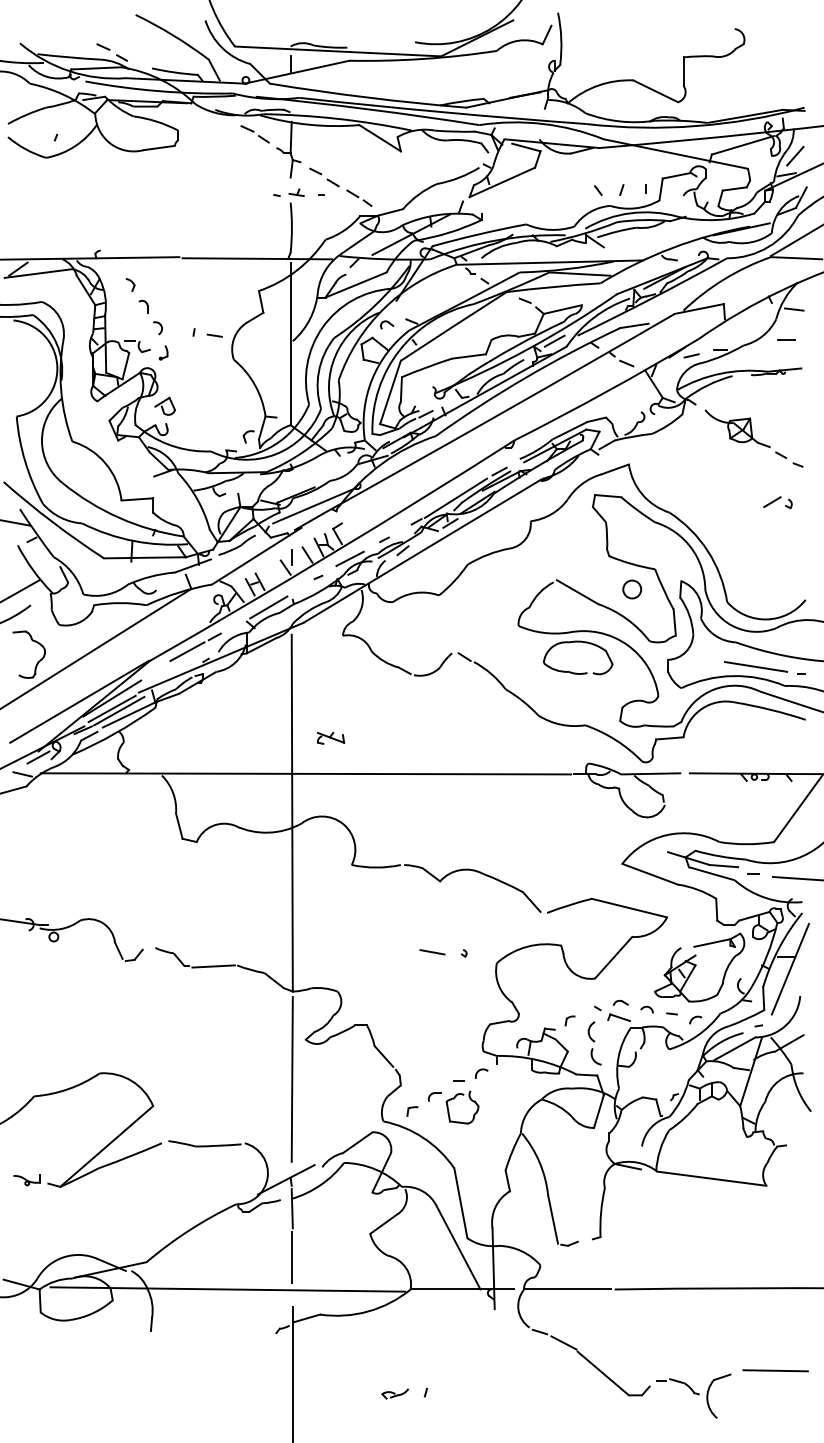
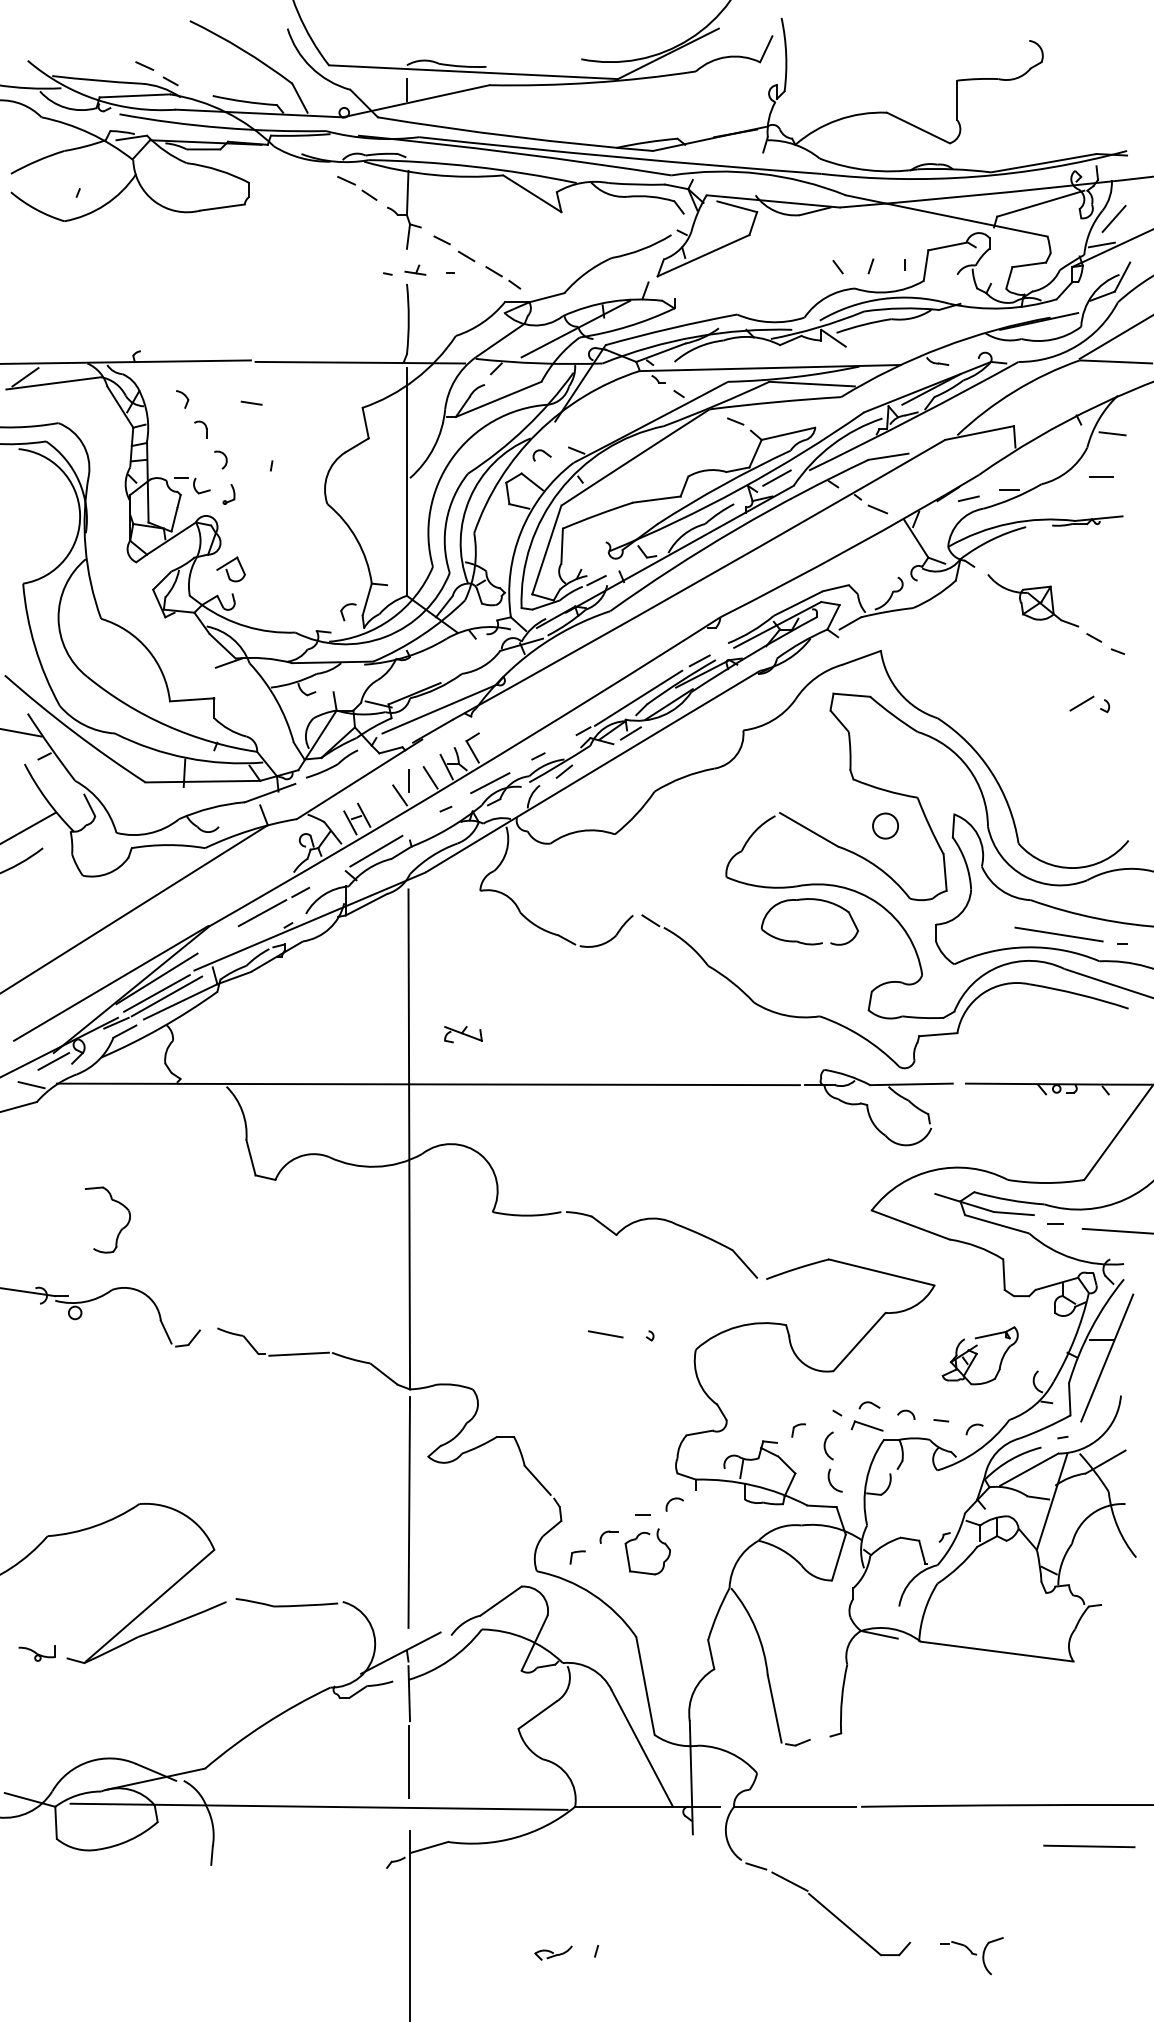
line: (214, 335) -> (251, 402), moved
part: (37, 661) -> (119, 1229), moved
part: (699, 967) -> (979, 1355), size x0.6
line: (775, 1370) -> (1089, 1846), moved
part: (693, 1395) -> (971, 1955), size x0.6

